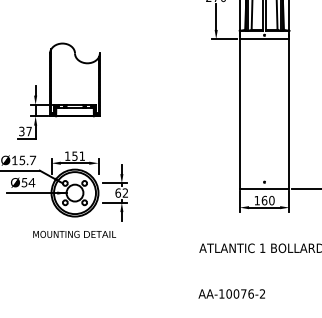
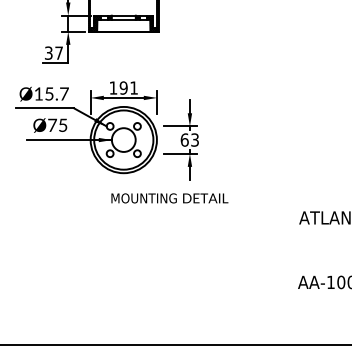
text: (74, 155) -> (123, 87), 151 -> 191
text: (28, 182) -> (58, 125), Ø54 -> Ø75
text: (125, 193) -> (195, 140), 62 -> 63
text: (74, 233) -> (169, 197), moved

